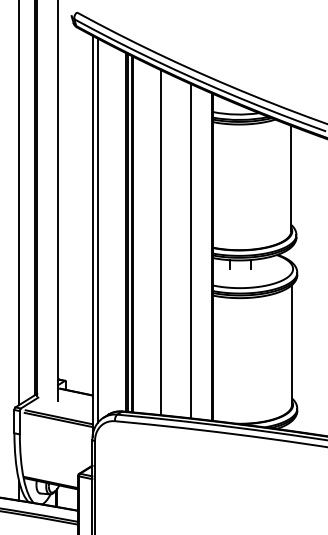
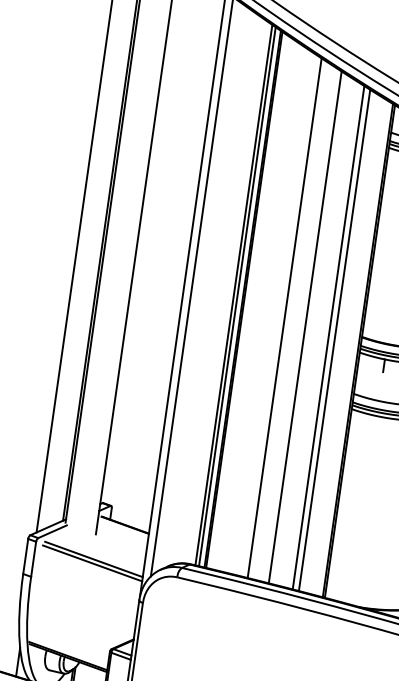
line: (175, 246) -> (305, 327), added
line: (195, 252) -> (334, 340), added

